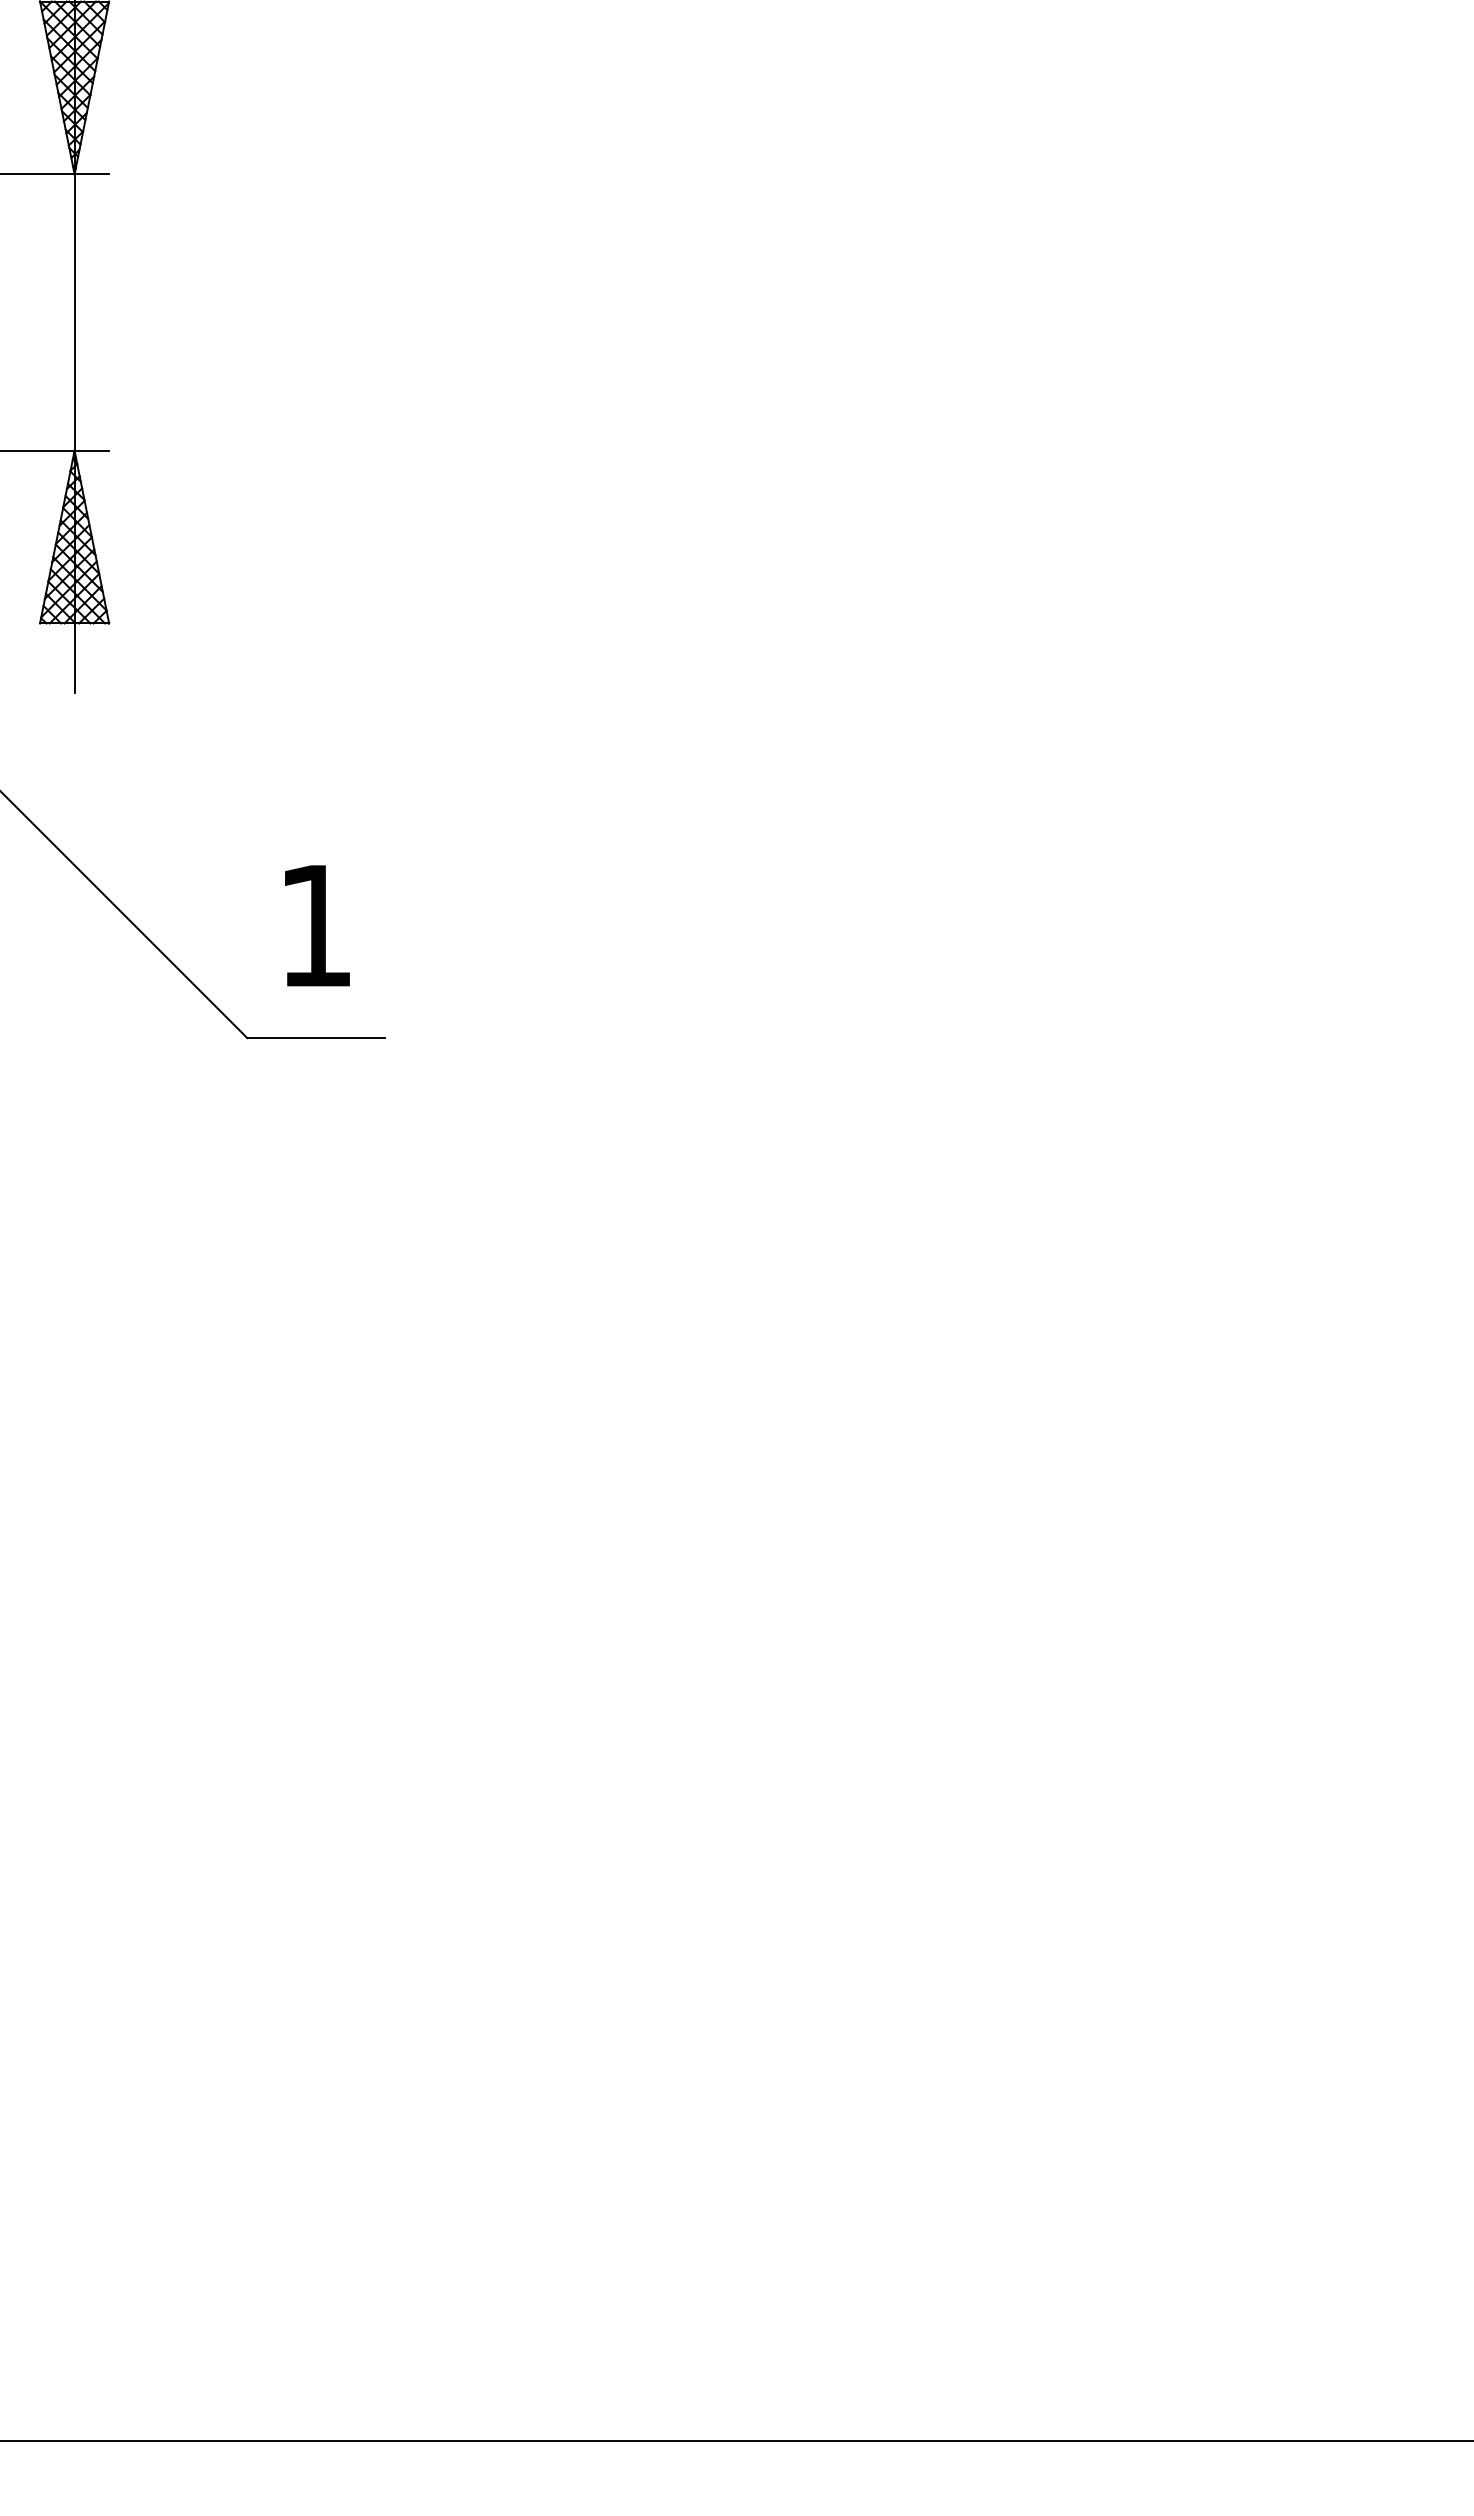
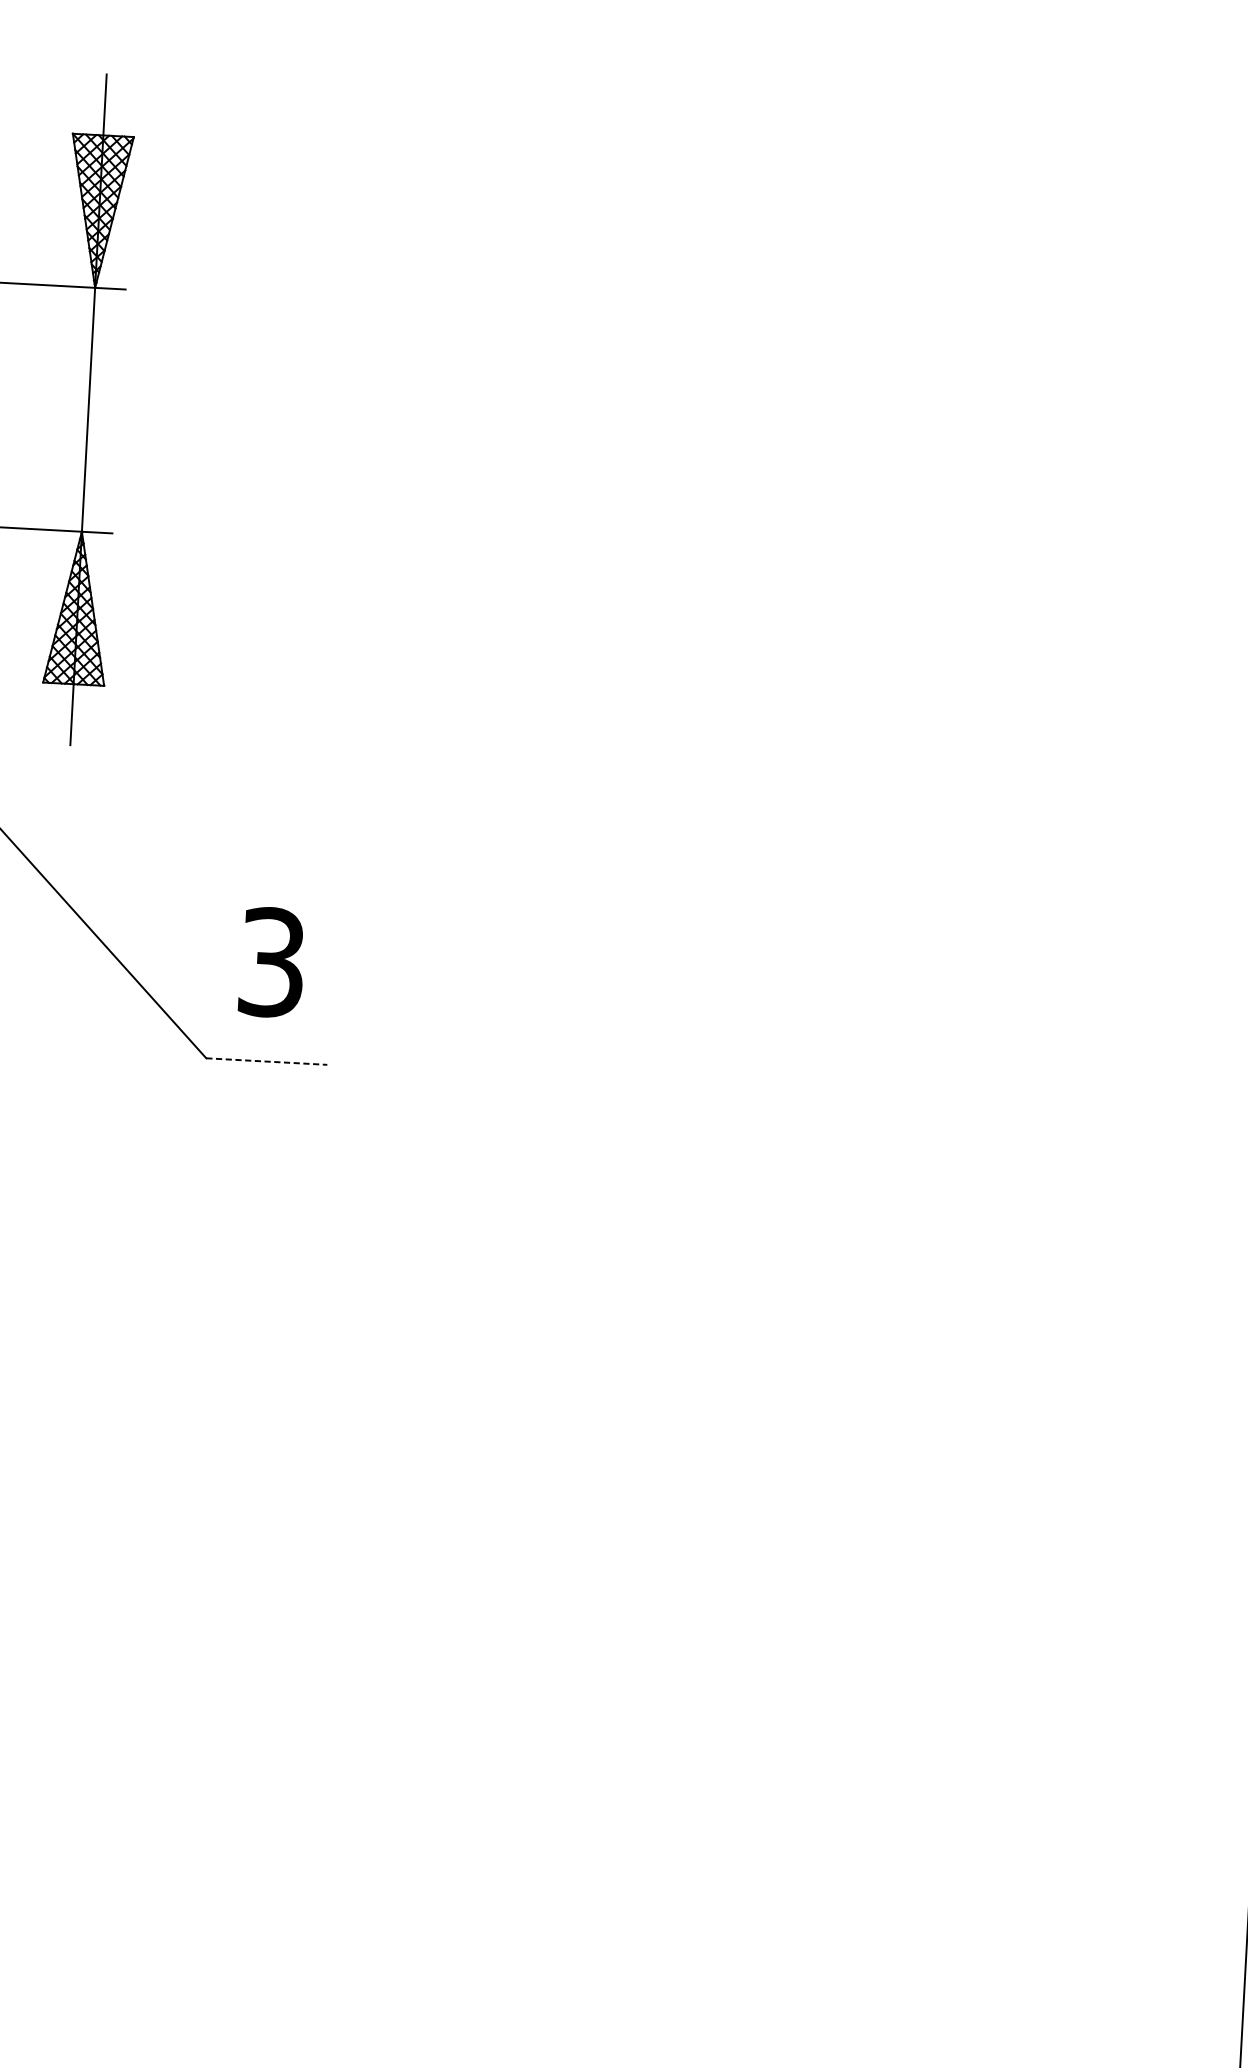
text: (315, 925) -> (271, 962), 1 -> 3
line: (315, 1038) -> (266, 1061), solid -> dashed

